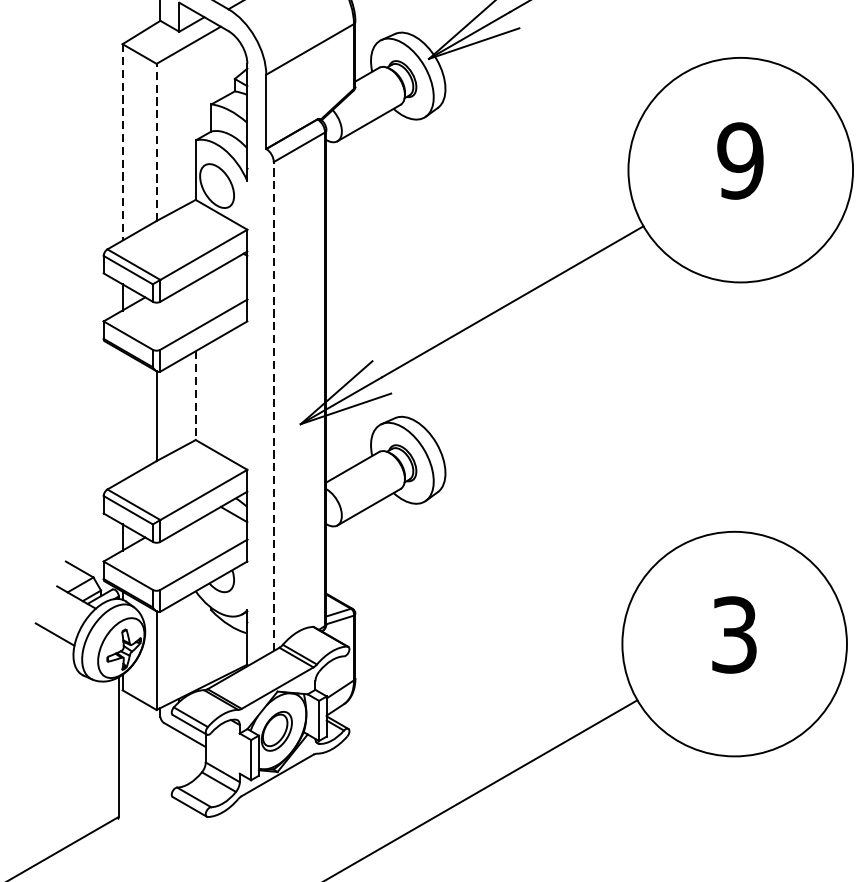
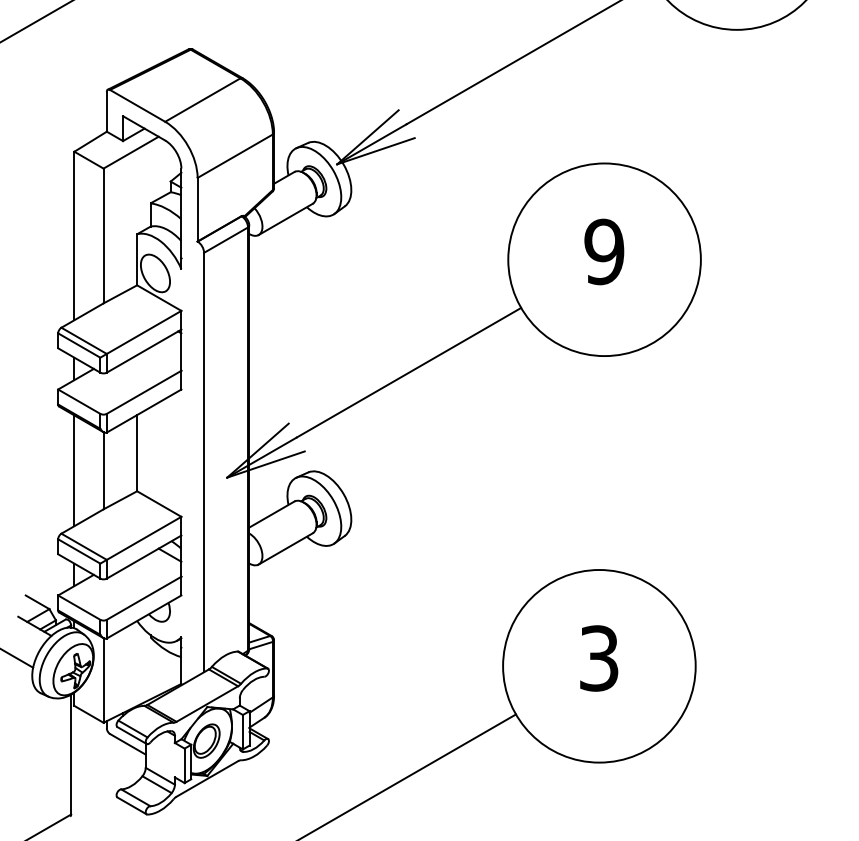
line: (156, 141) -> (103, 235), dashed -> solid
line: (122, 143) -> (74, 236), dashed -> solid
line: (196, 396) -> (137, 453), dashed -> solid
line: (274, 406) -> (204, 462), dashed -> solid
line: (122, 415) -> (74, 470), added

